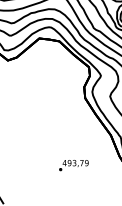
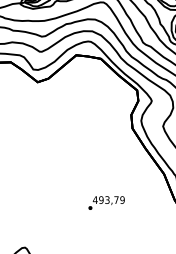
text: (73, 165) -> (106, 202), moved

